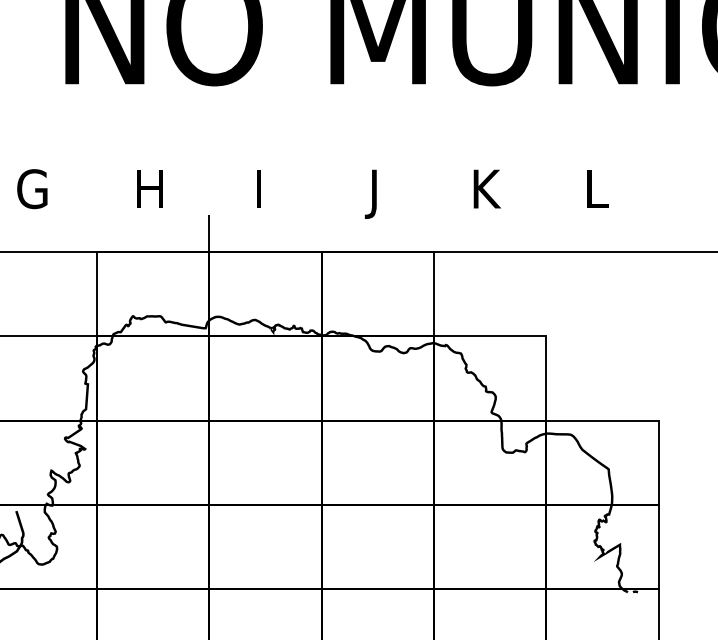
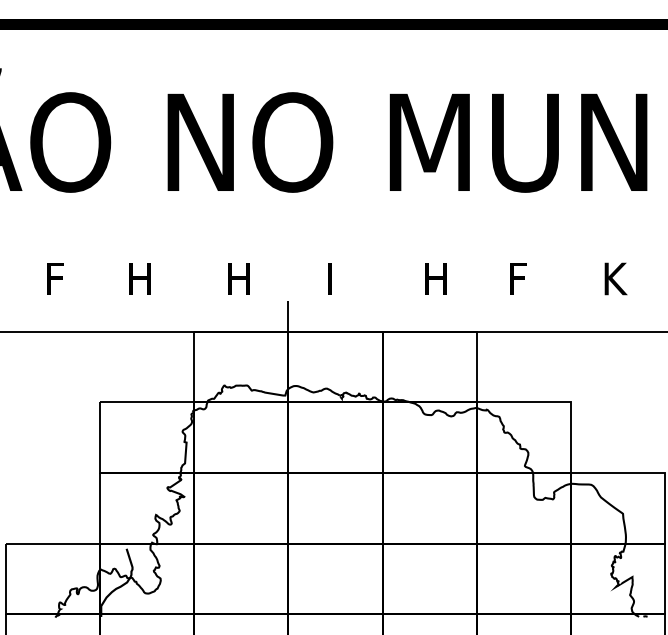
text: (31, 188) -> (139, 278), G -> H
text: (487, 188) -> (521, 278), K -> F
text: (599, 188) -> (615, 278), L -> K
text: (381, 193) -> (432, 282), J -> H

